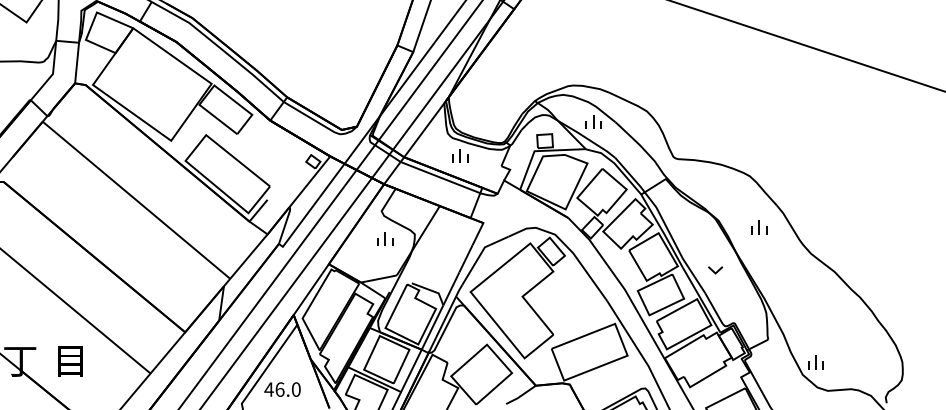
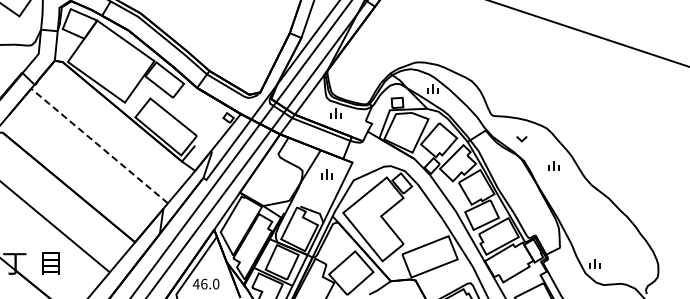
line: (136, 199) -> (99, 145), solid -> dashed
part: (384, 239) -> (326, 174), moved
part: (715, 270) -> (521, 139), moved

